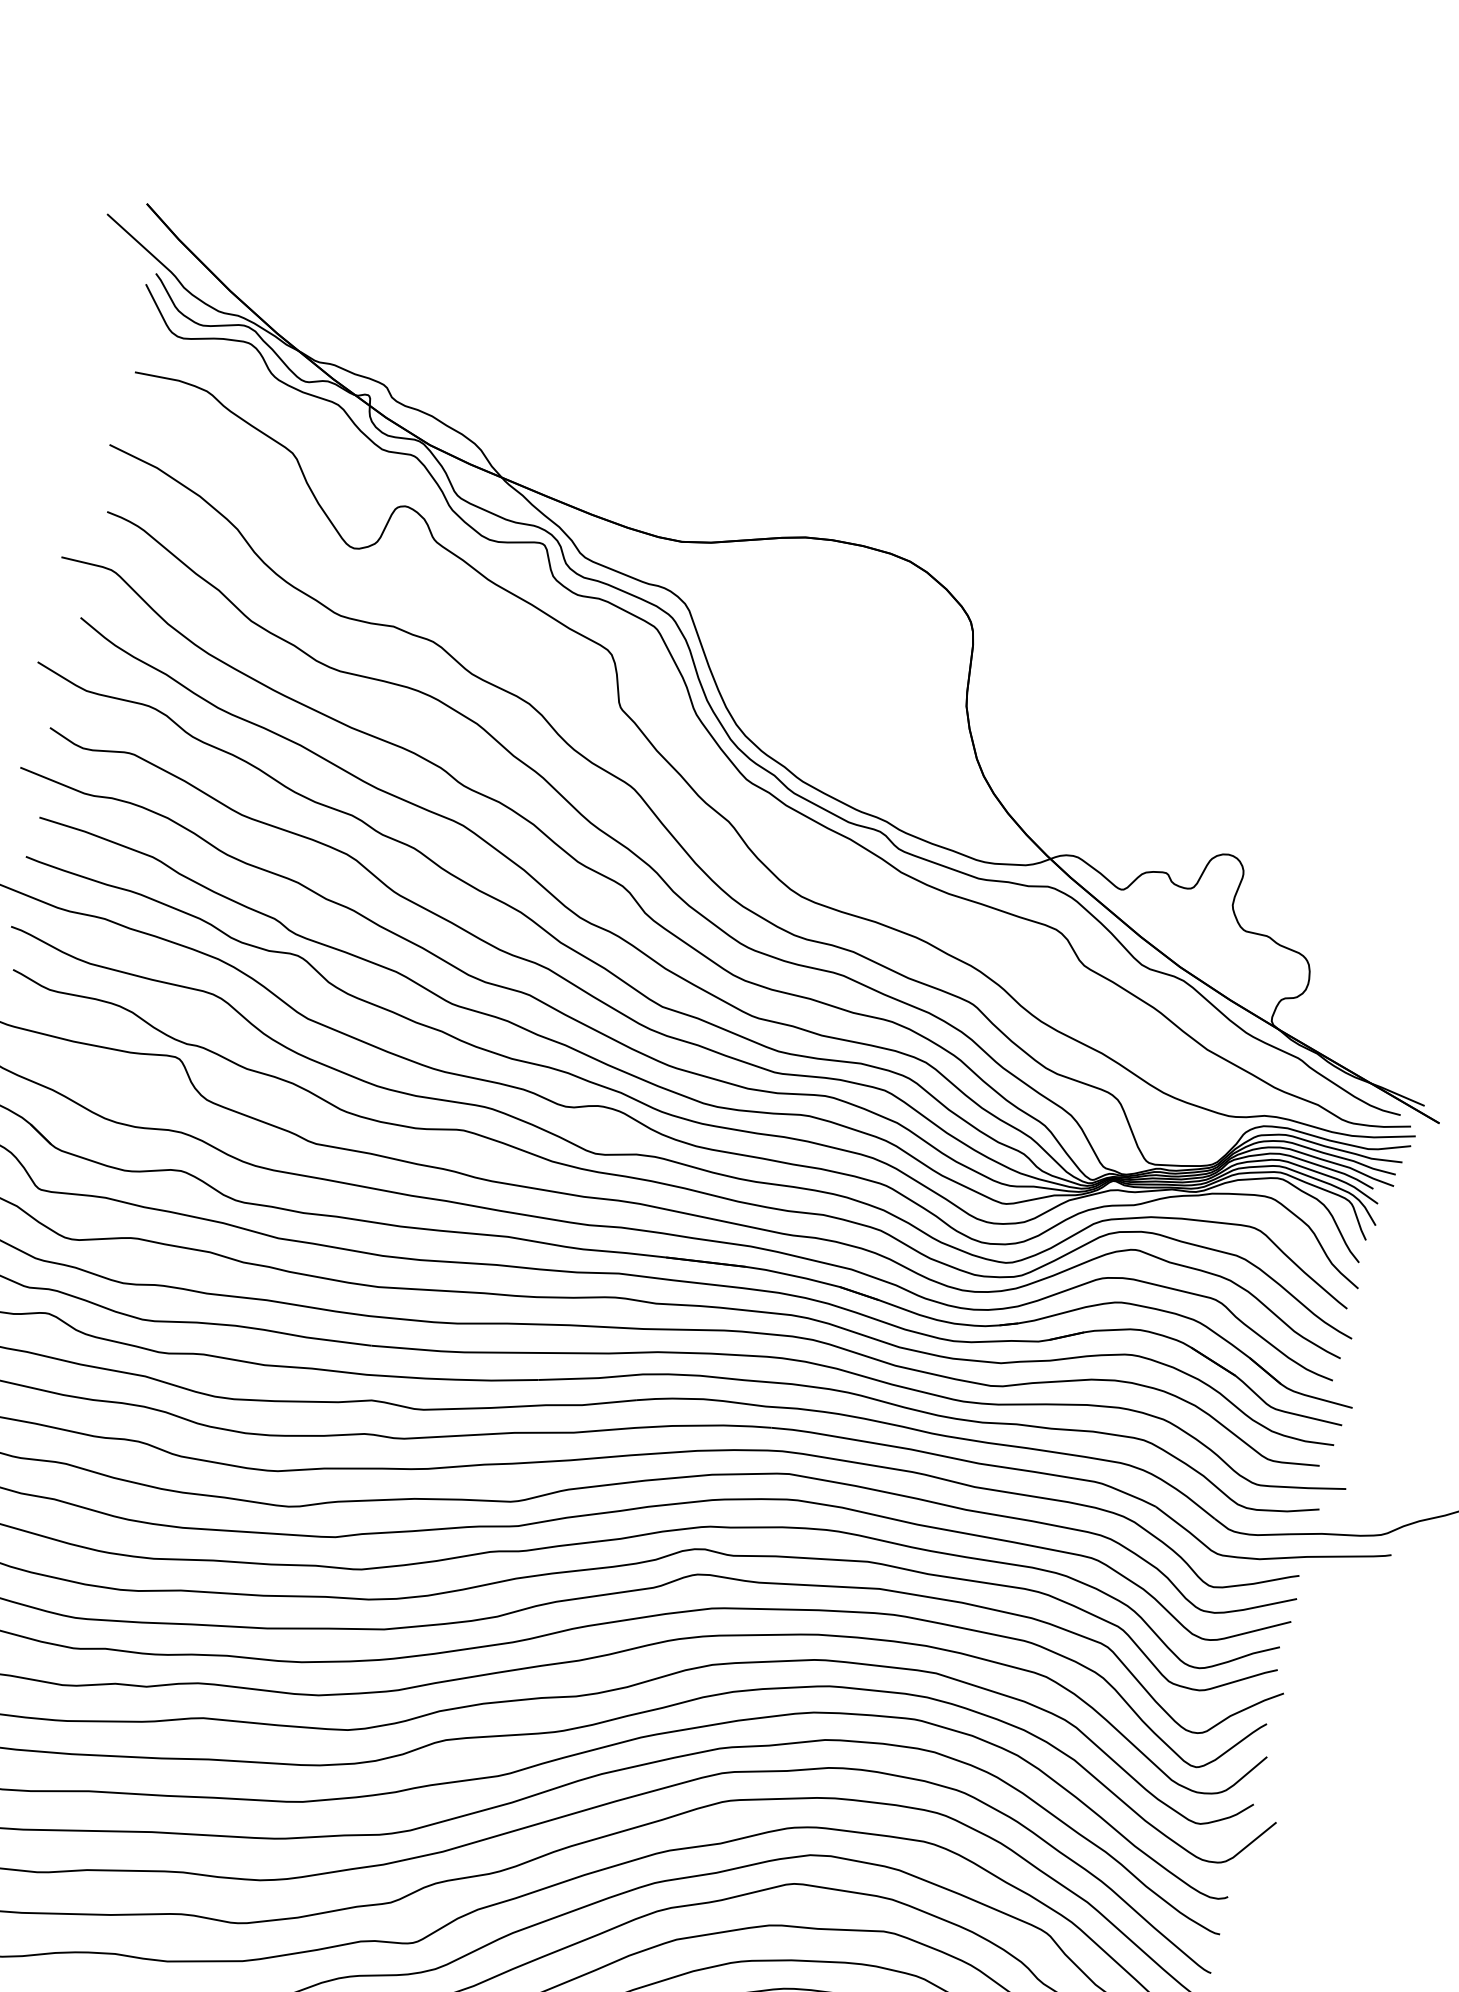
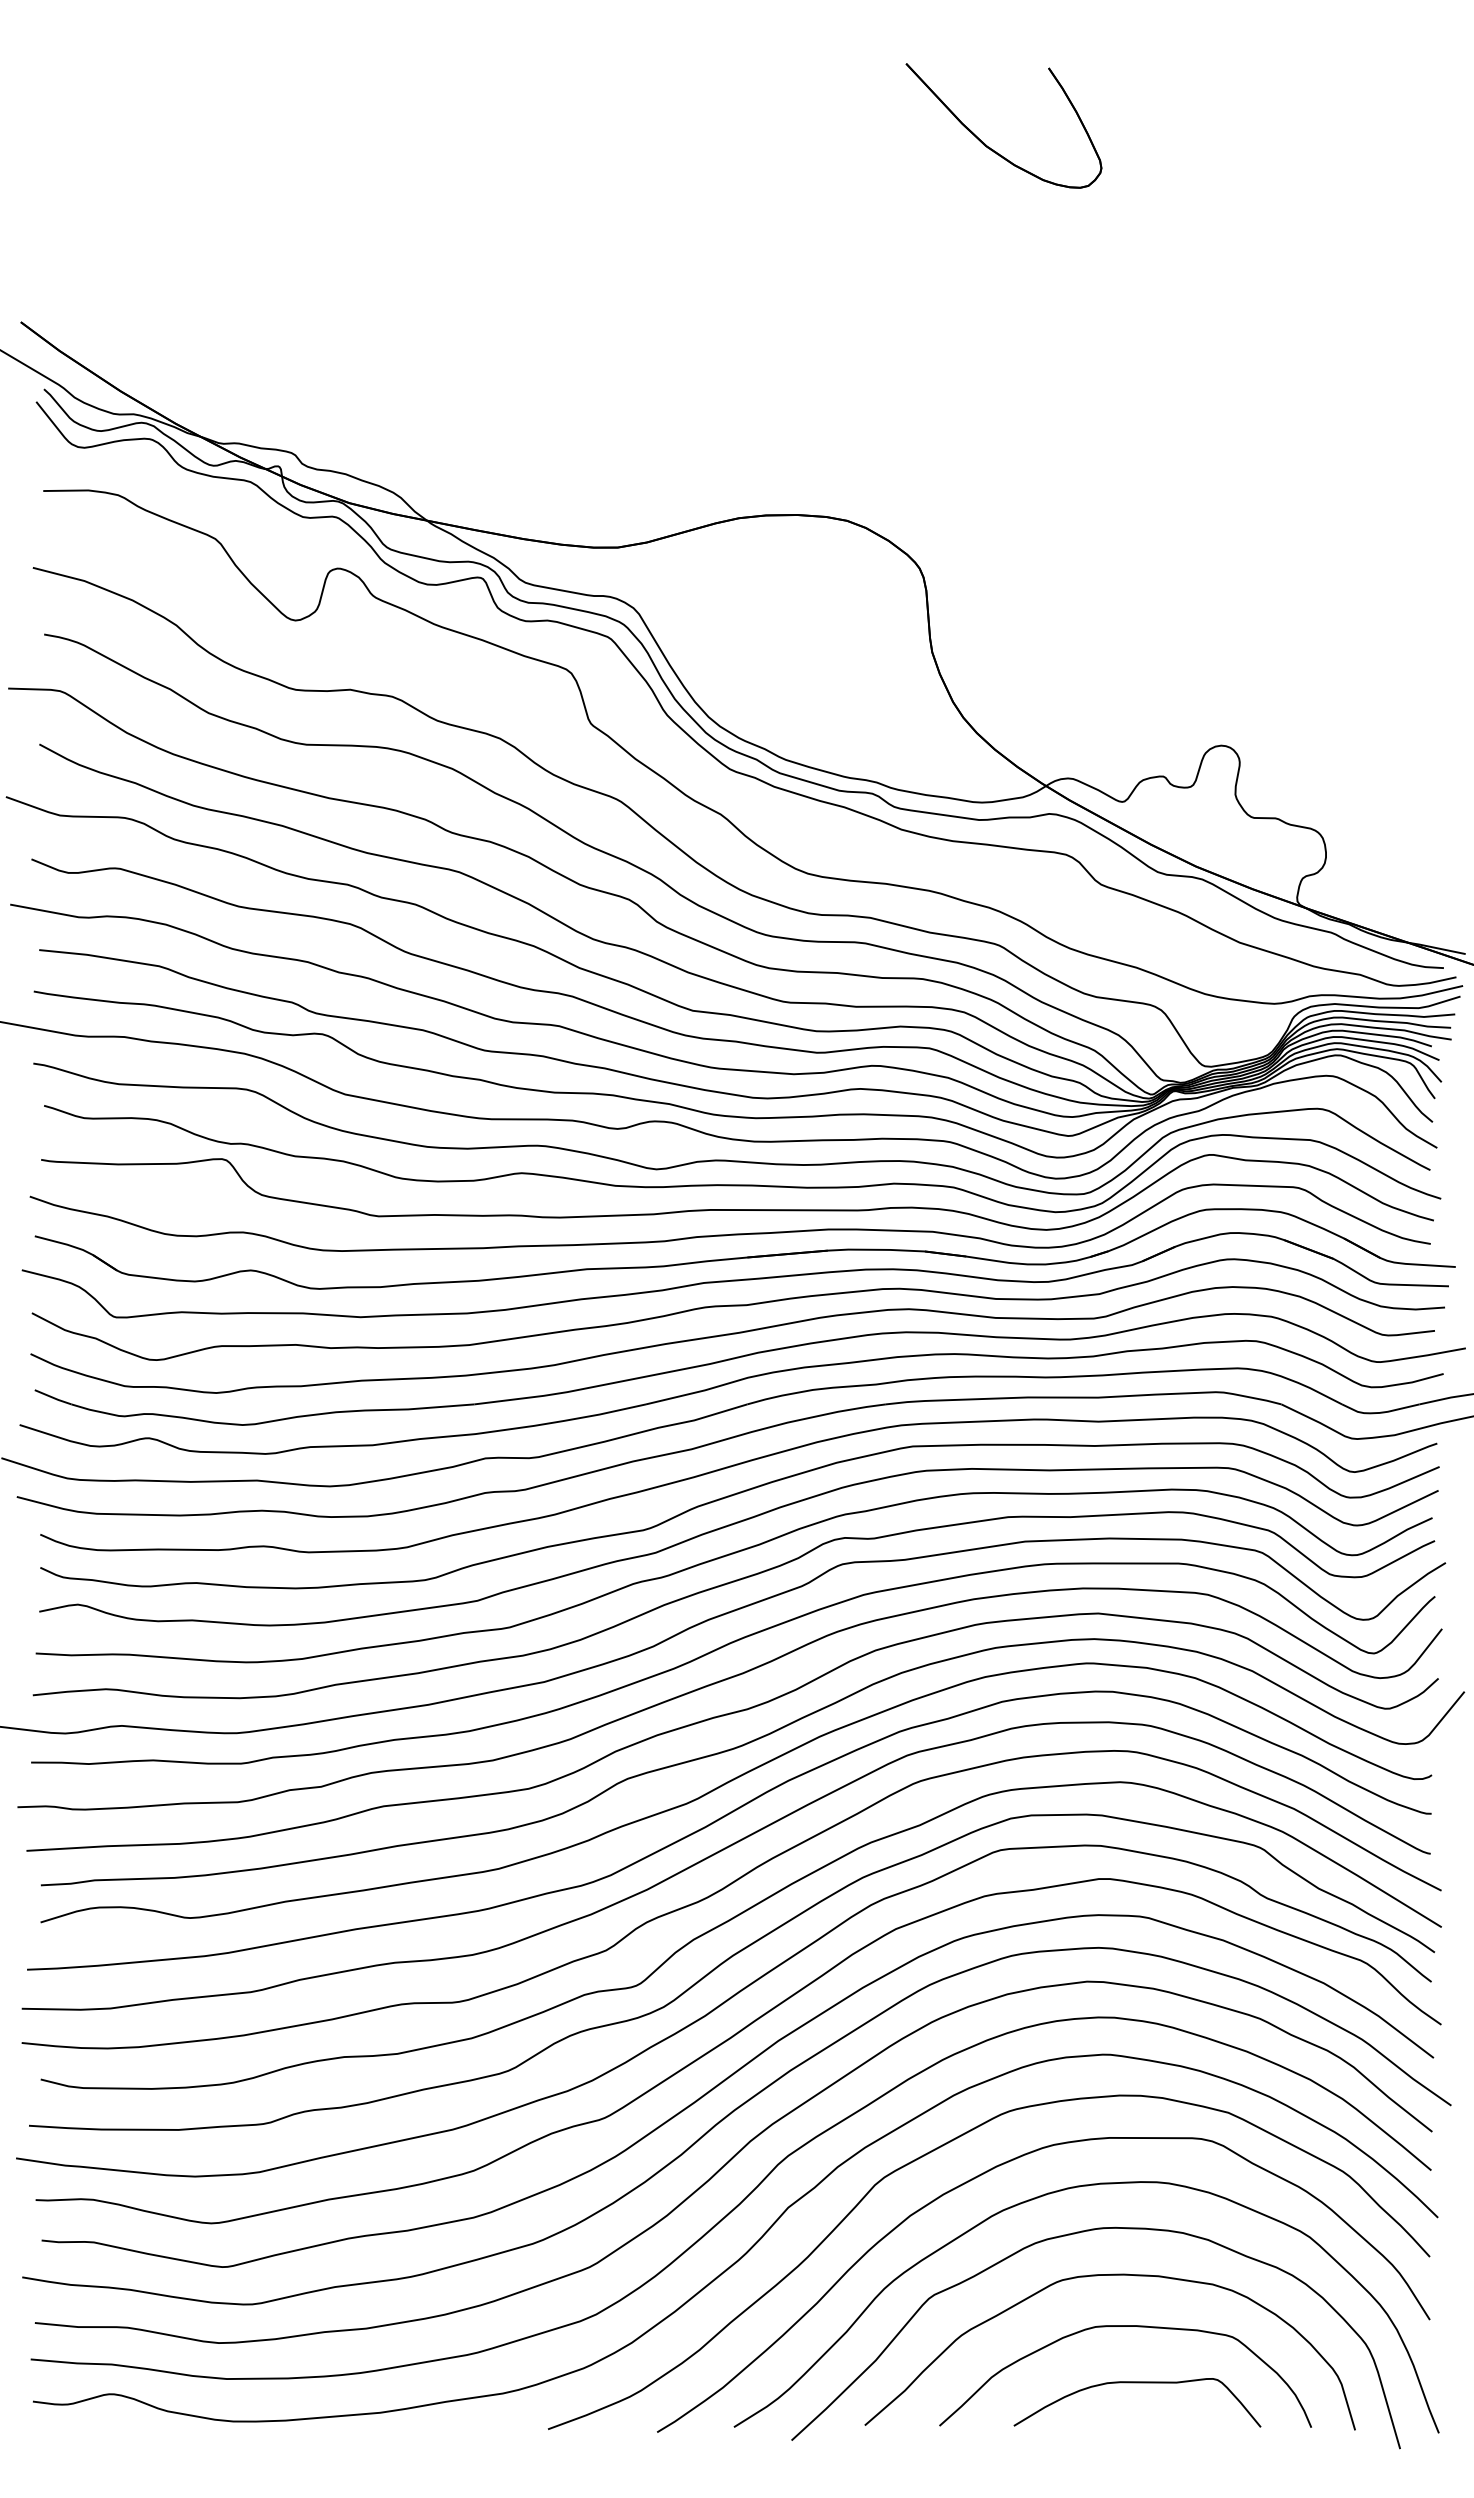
part: (1119, 222) -> (985, 143), added

